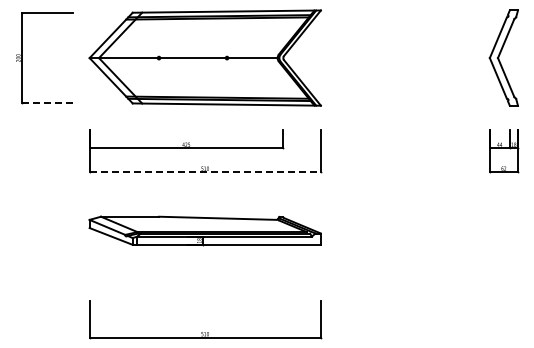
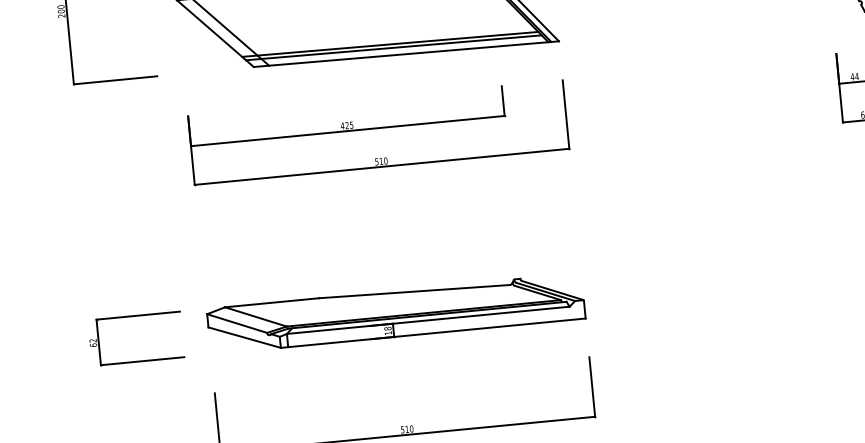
line: (47, 103) -> (115, 80), dashed -> solid
line: (205, 172) -> (382, 167), dashed -> solid
part: (204, 230) -> (394, 313), moved
part: (44, 276) -> (137, 361), added

